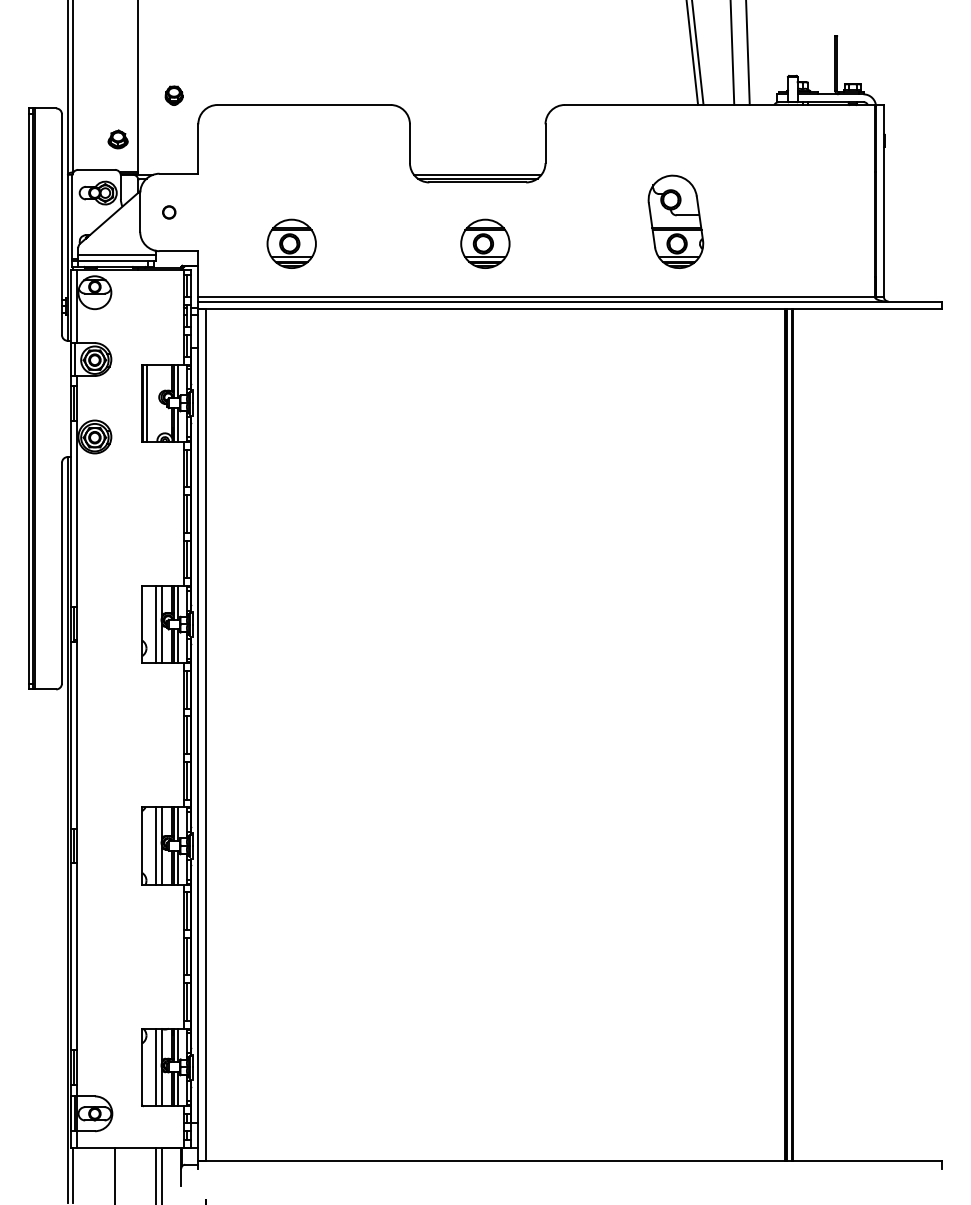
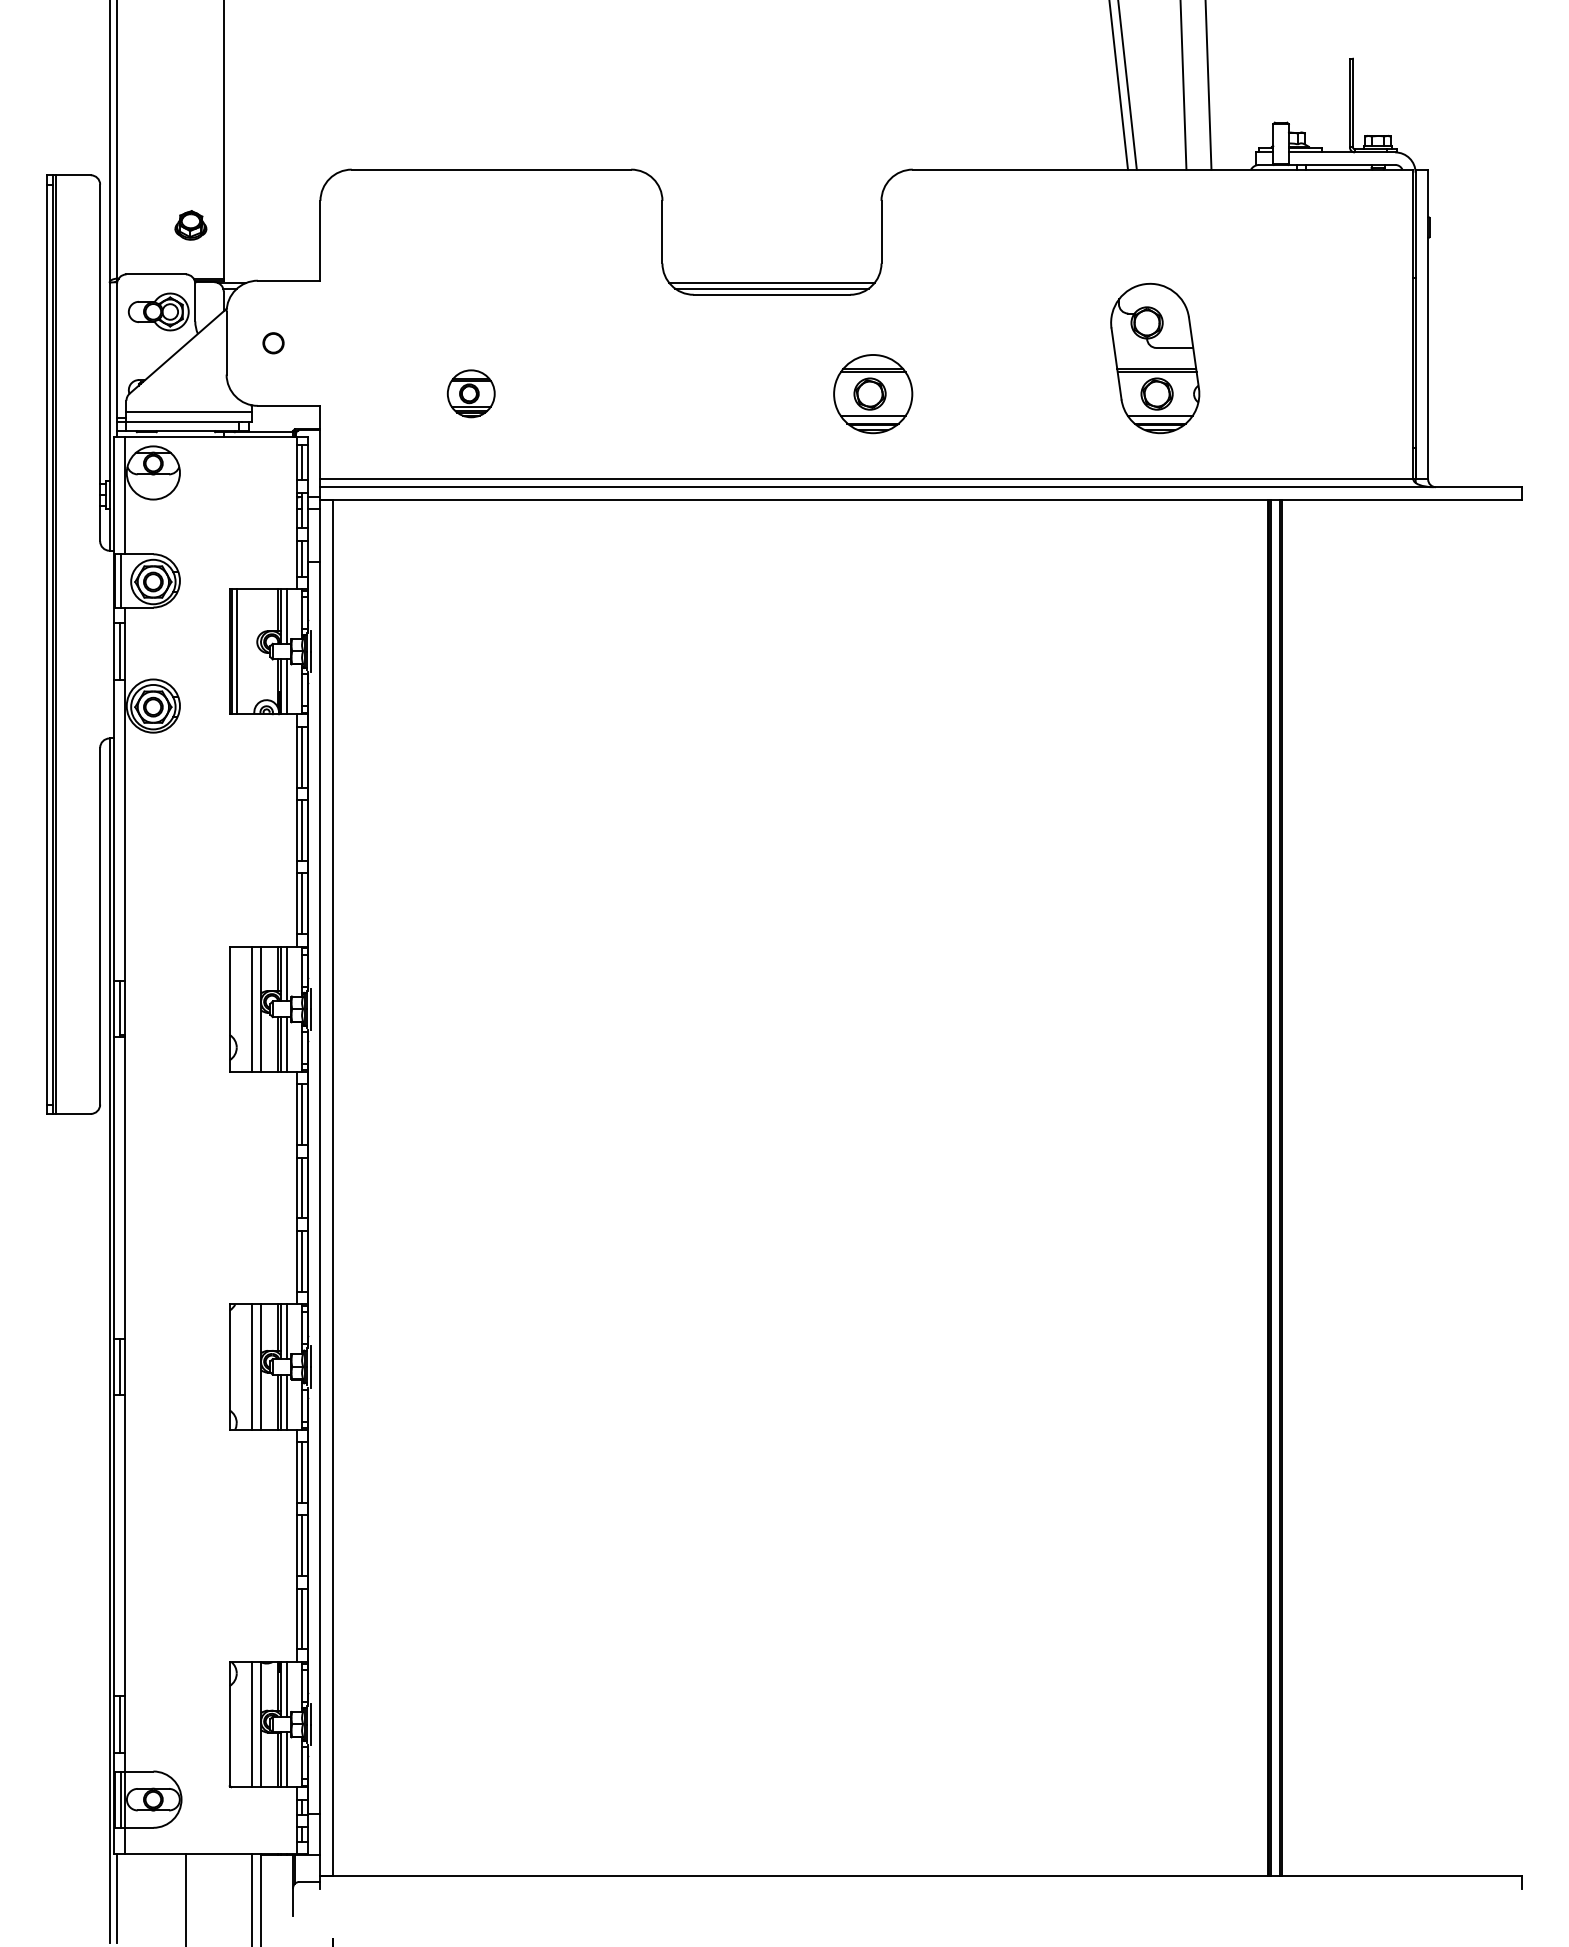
part: (173, 95) -> (280, 154), removed
part: (675, 221) -> (1154, 357), moved
part: (291, 243) -> (471, 393), size x0.6
part: (485, 243) -> (873, 393), moved

